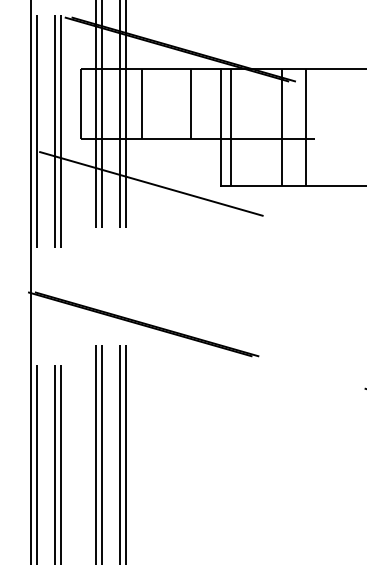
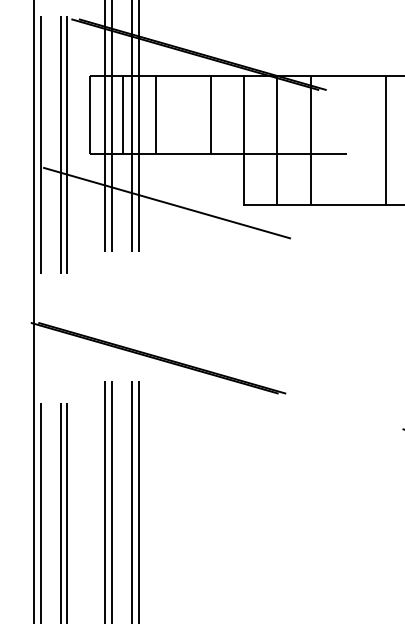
line: (111, 104) -> (122, 115), added
line: (231, 127) -> (277, 140), moved
line: (305, 127) -> (385, 140), moved

